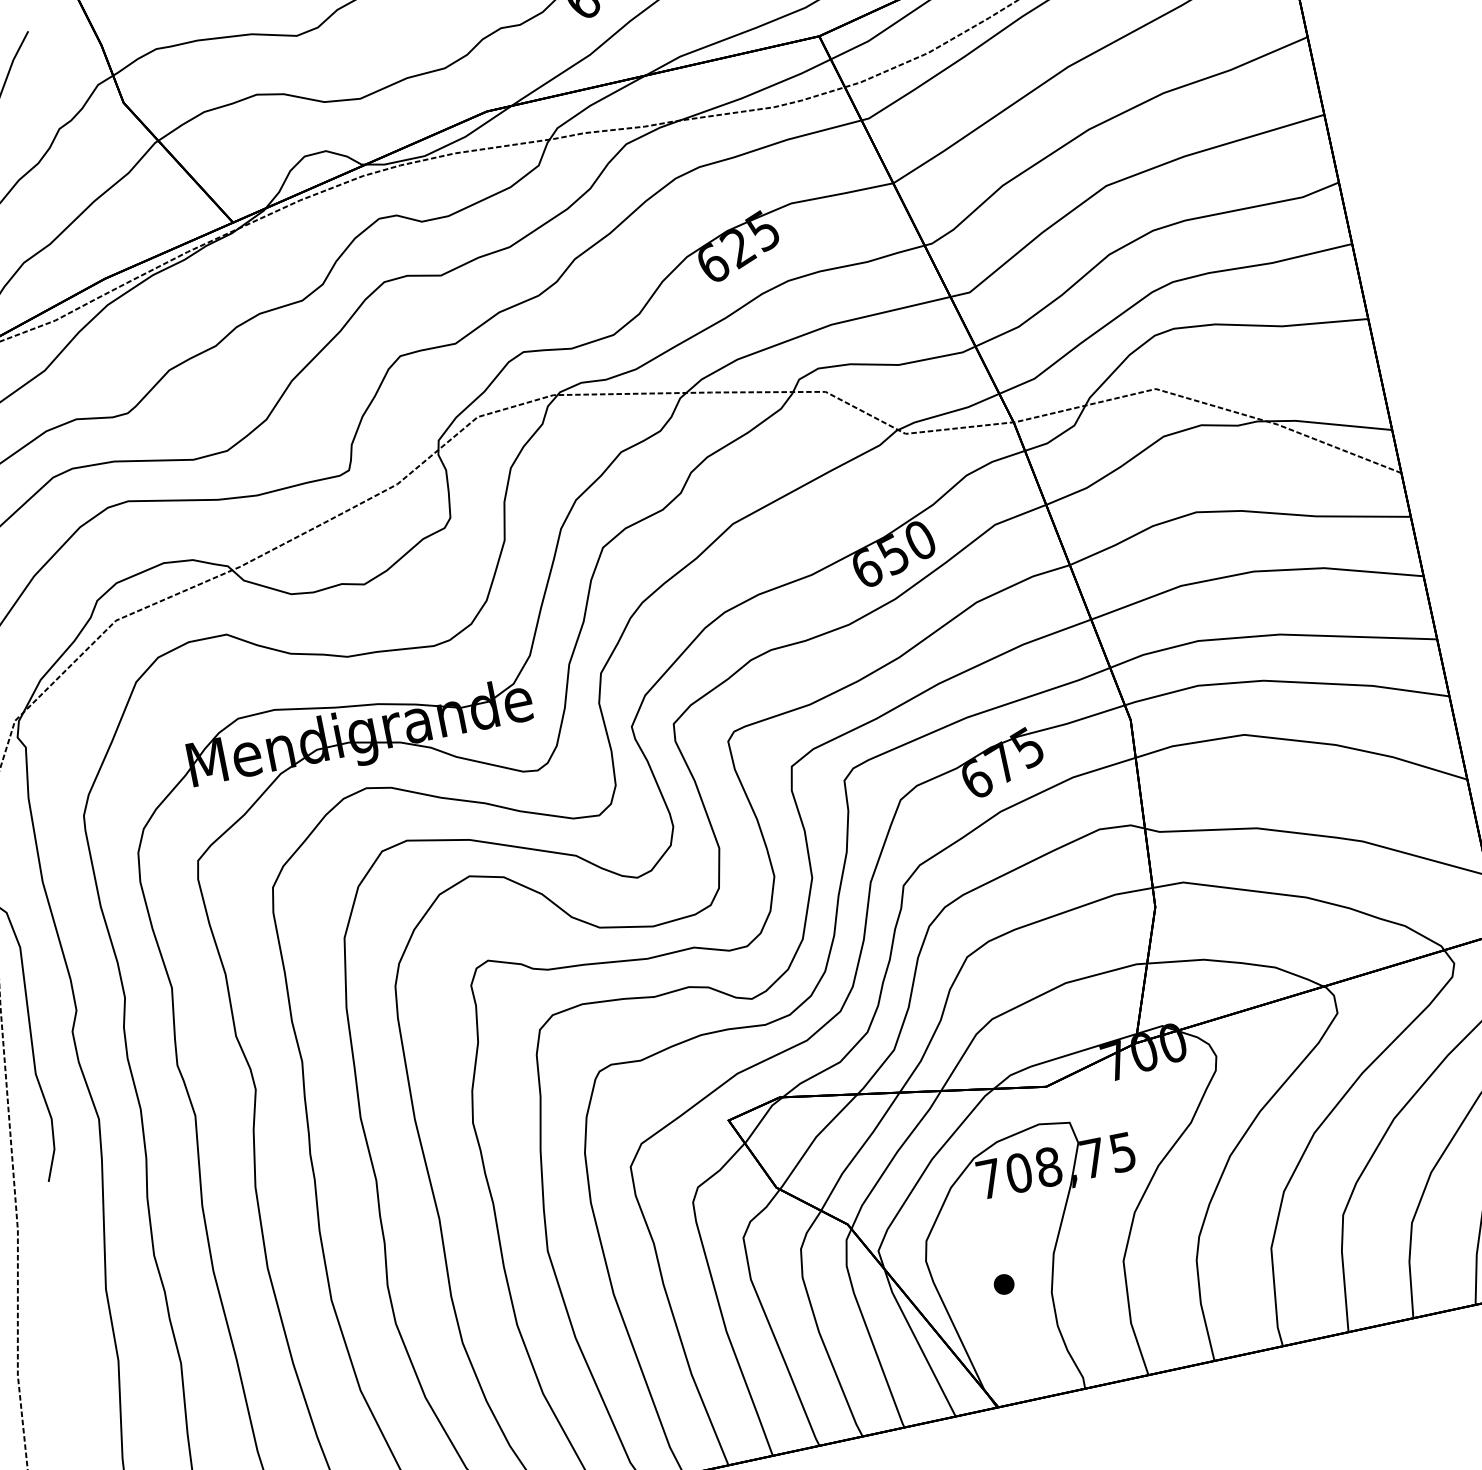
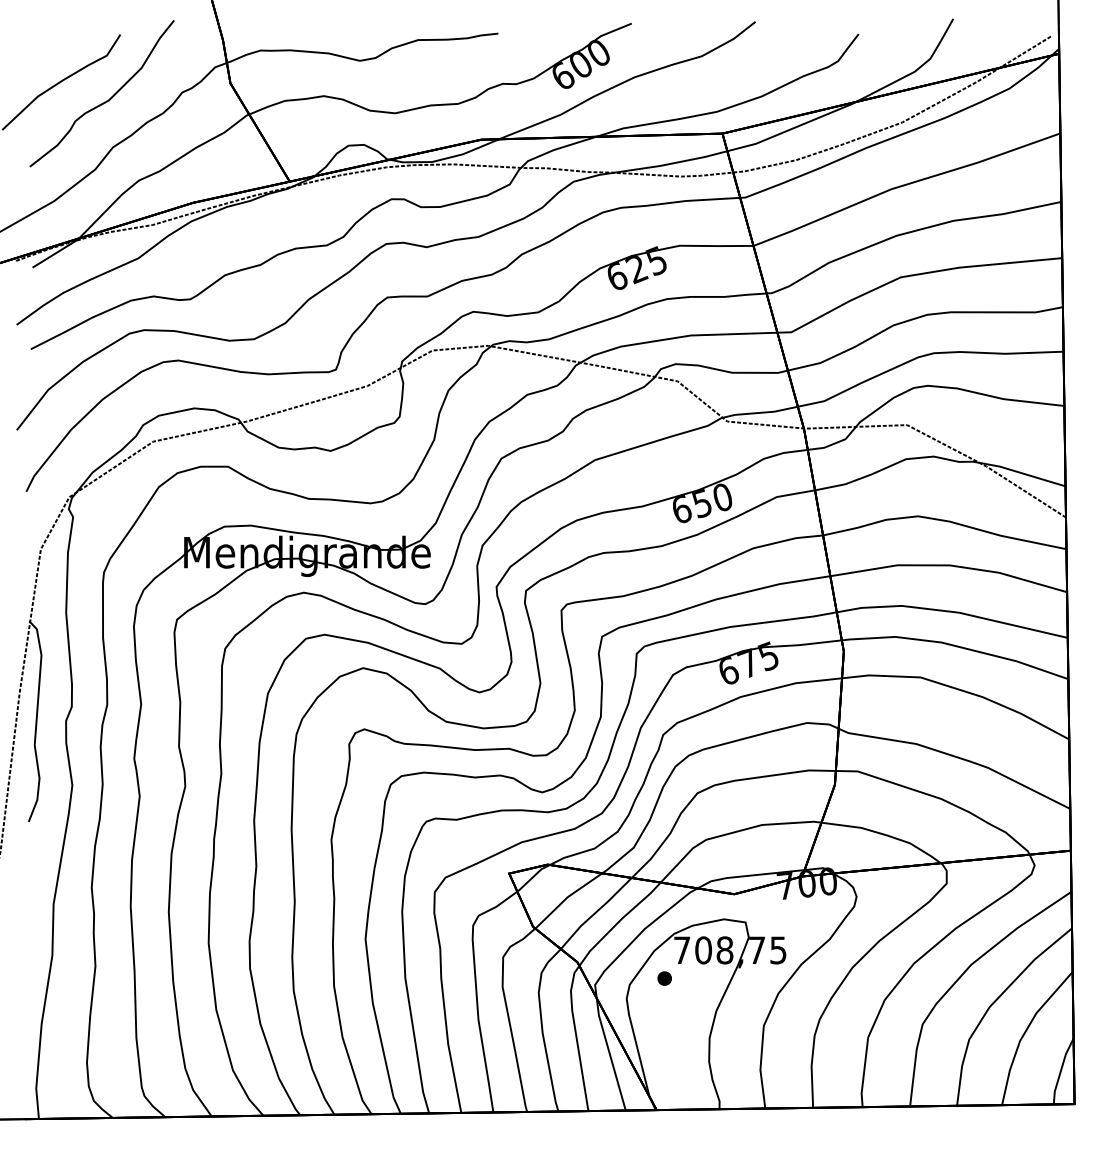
part: (1003, 1284) -> (664, 978), moved

